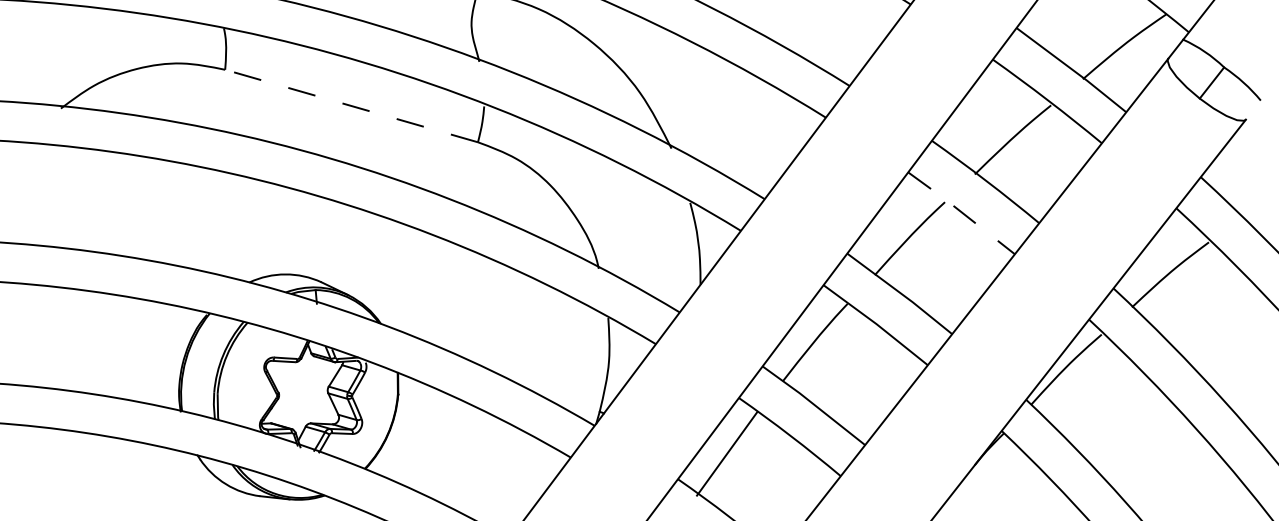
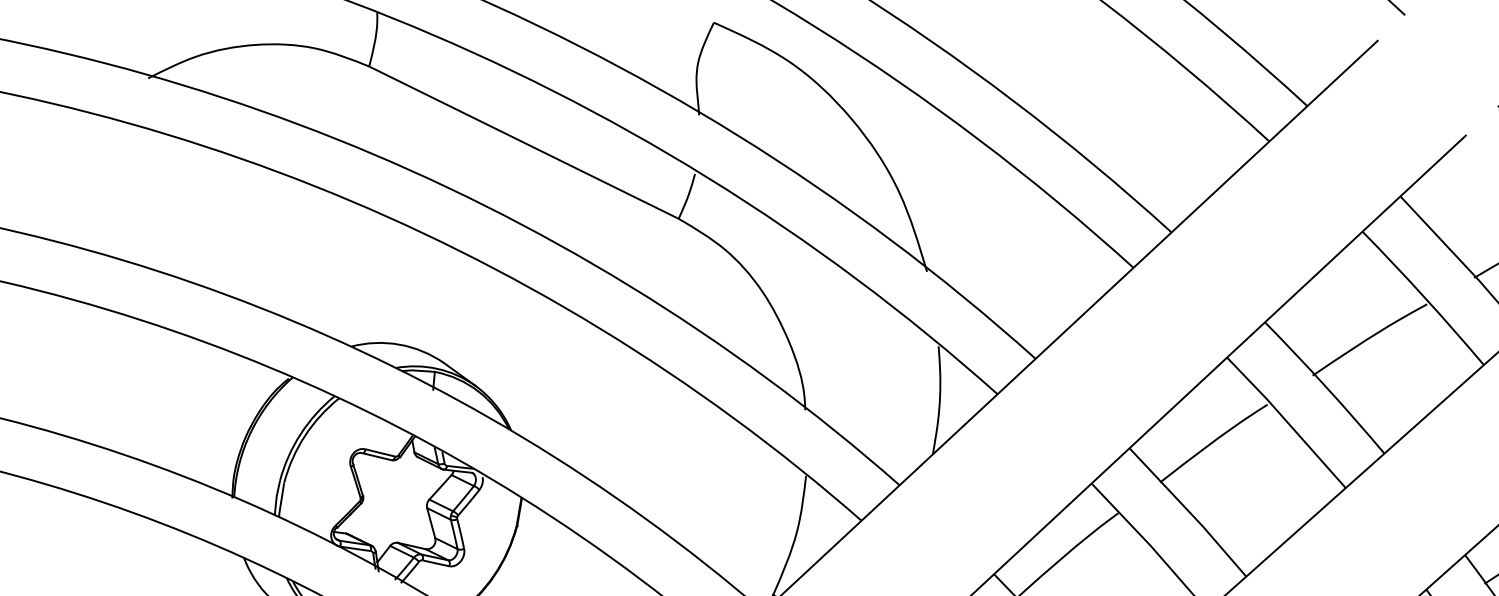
line: (351, 105) -> (523, 141), dashed -> solid
line: (961, 212) -> (1286, 421), dashed -> solid

